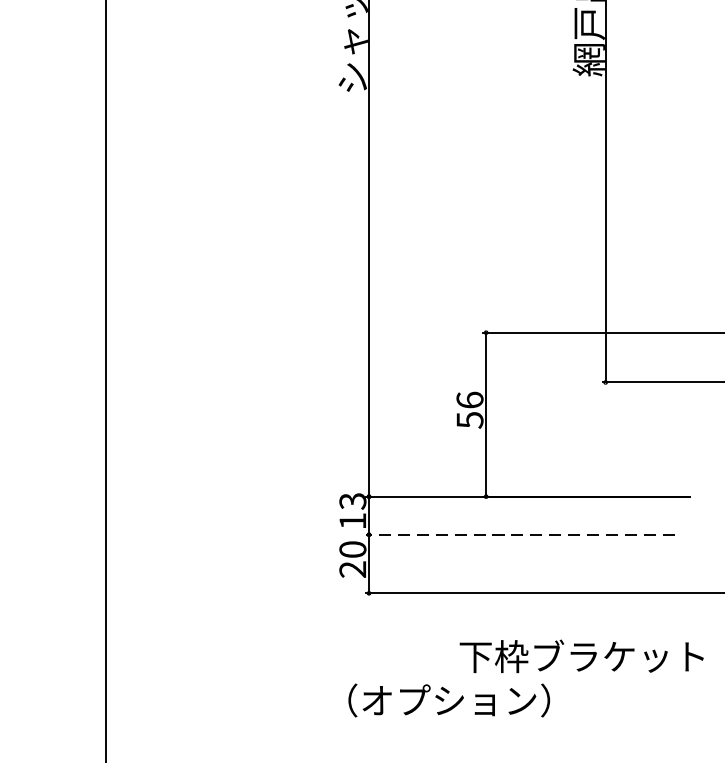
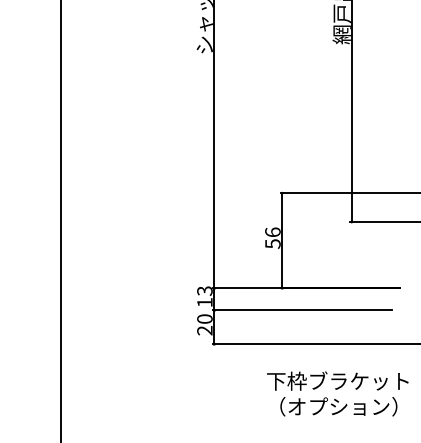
line: (520, 534) -> (302, 310), dashed -> solid
text: (448, 700) -> (338, 406), moved

